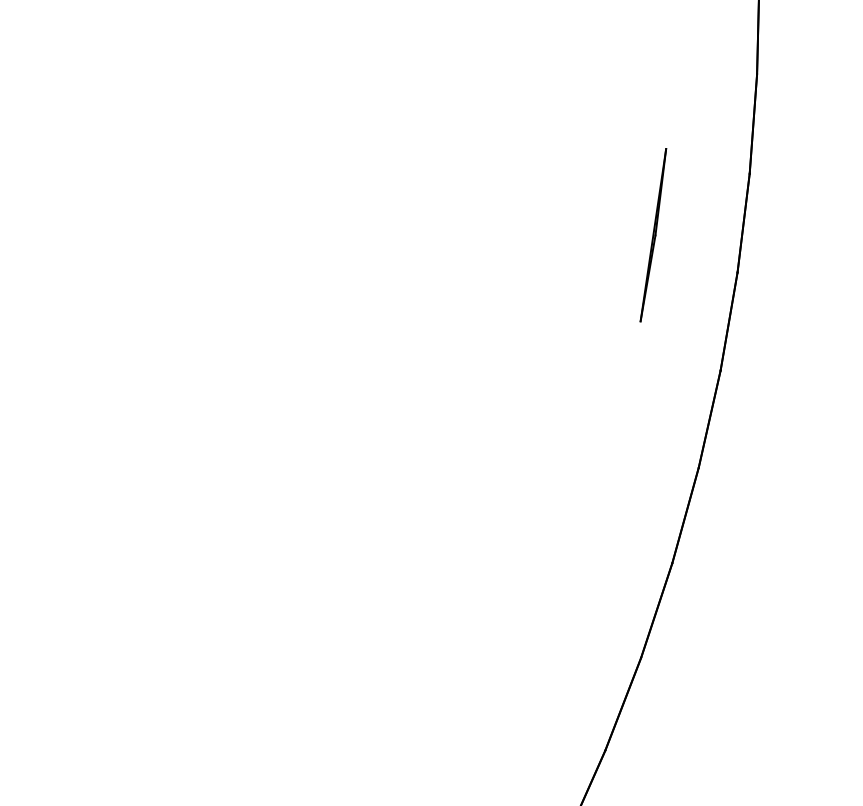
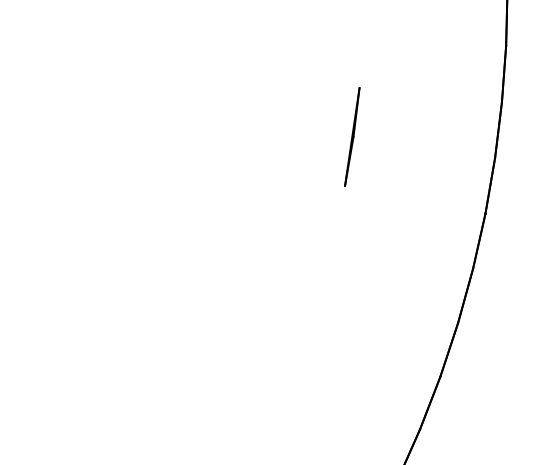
line: (653, 234) -> (352, 136), moved

